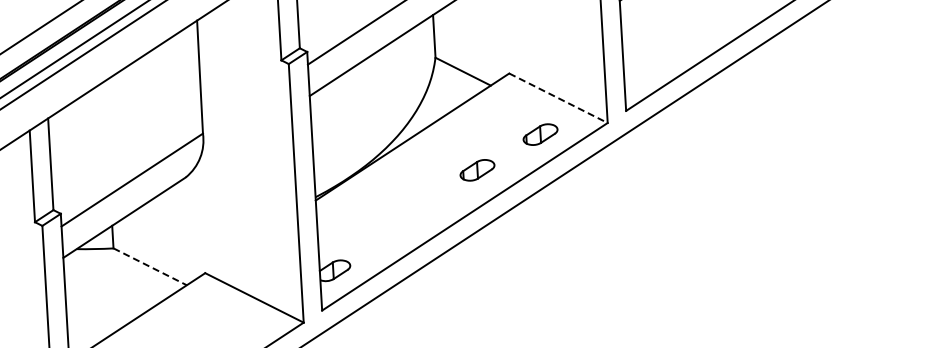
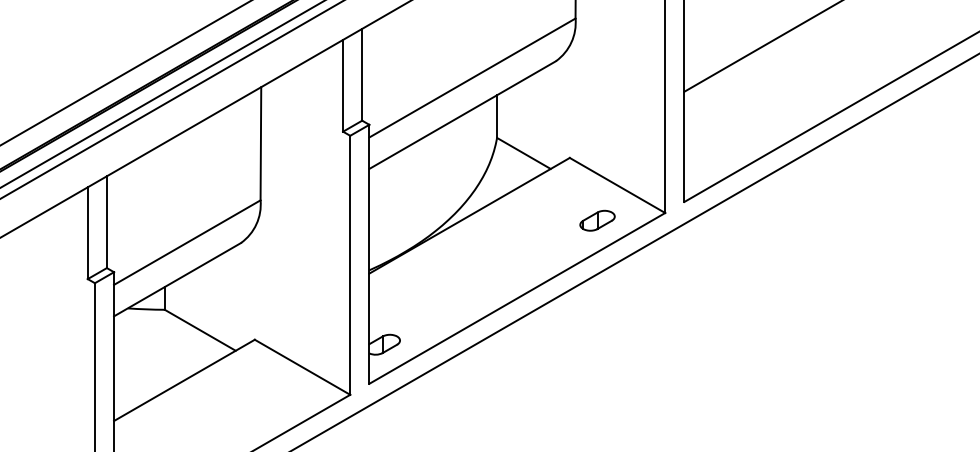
line: (558, 98) -> (617, 185), dashed -> solid
part: (477, 170) -> (532, 252), removed
line: (150, 267) -> (200, 330), dashed -> solid

